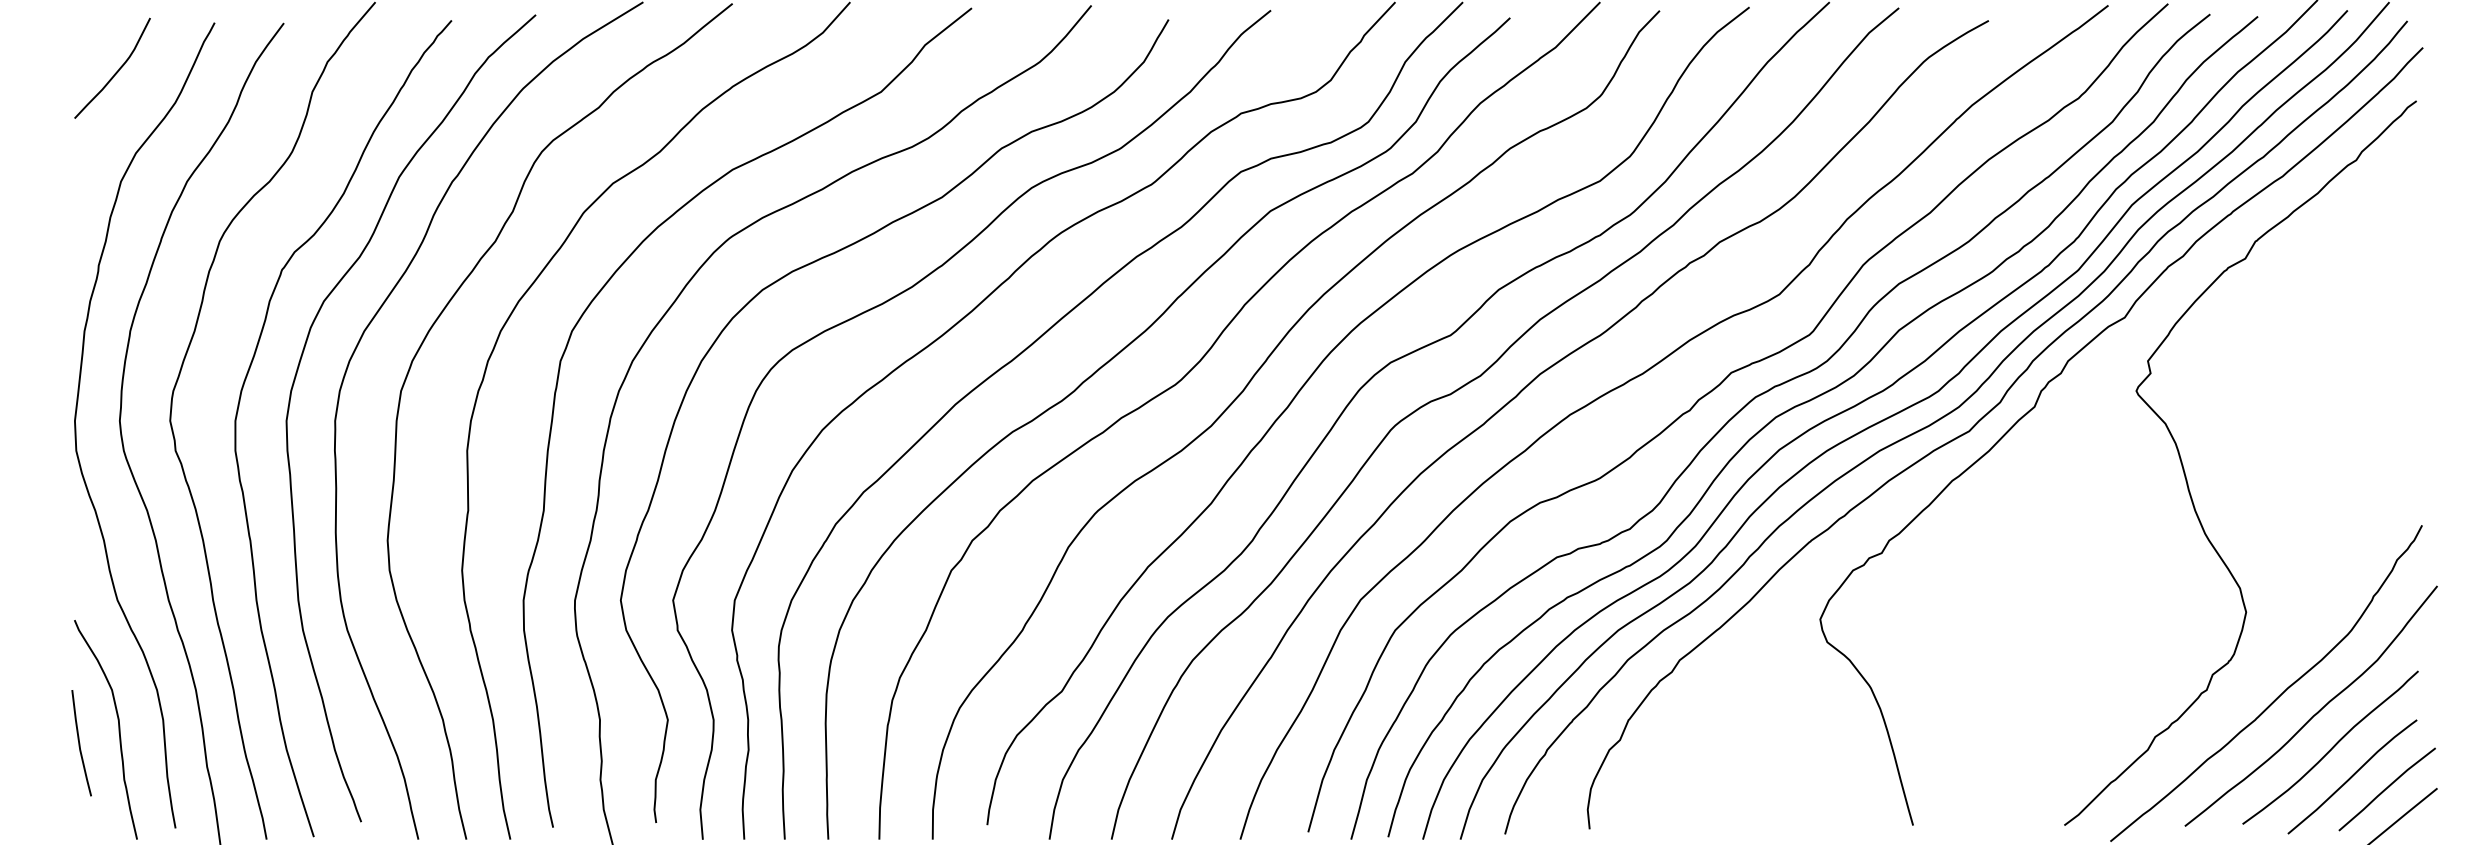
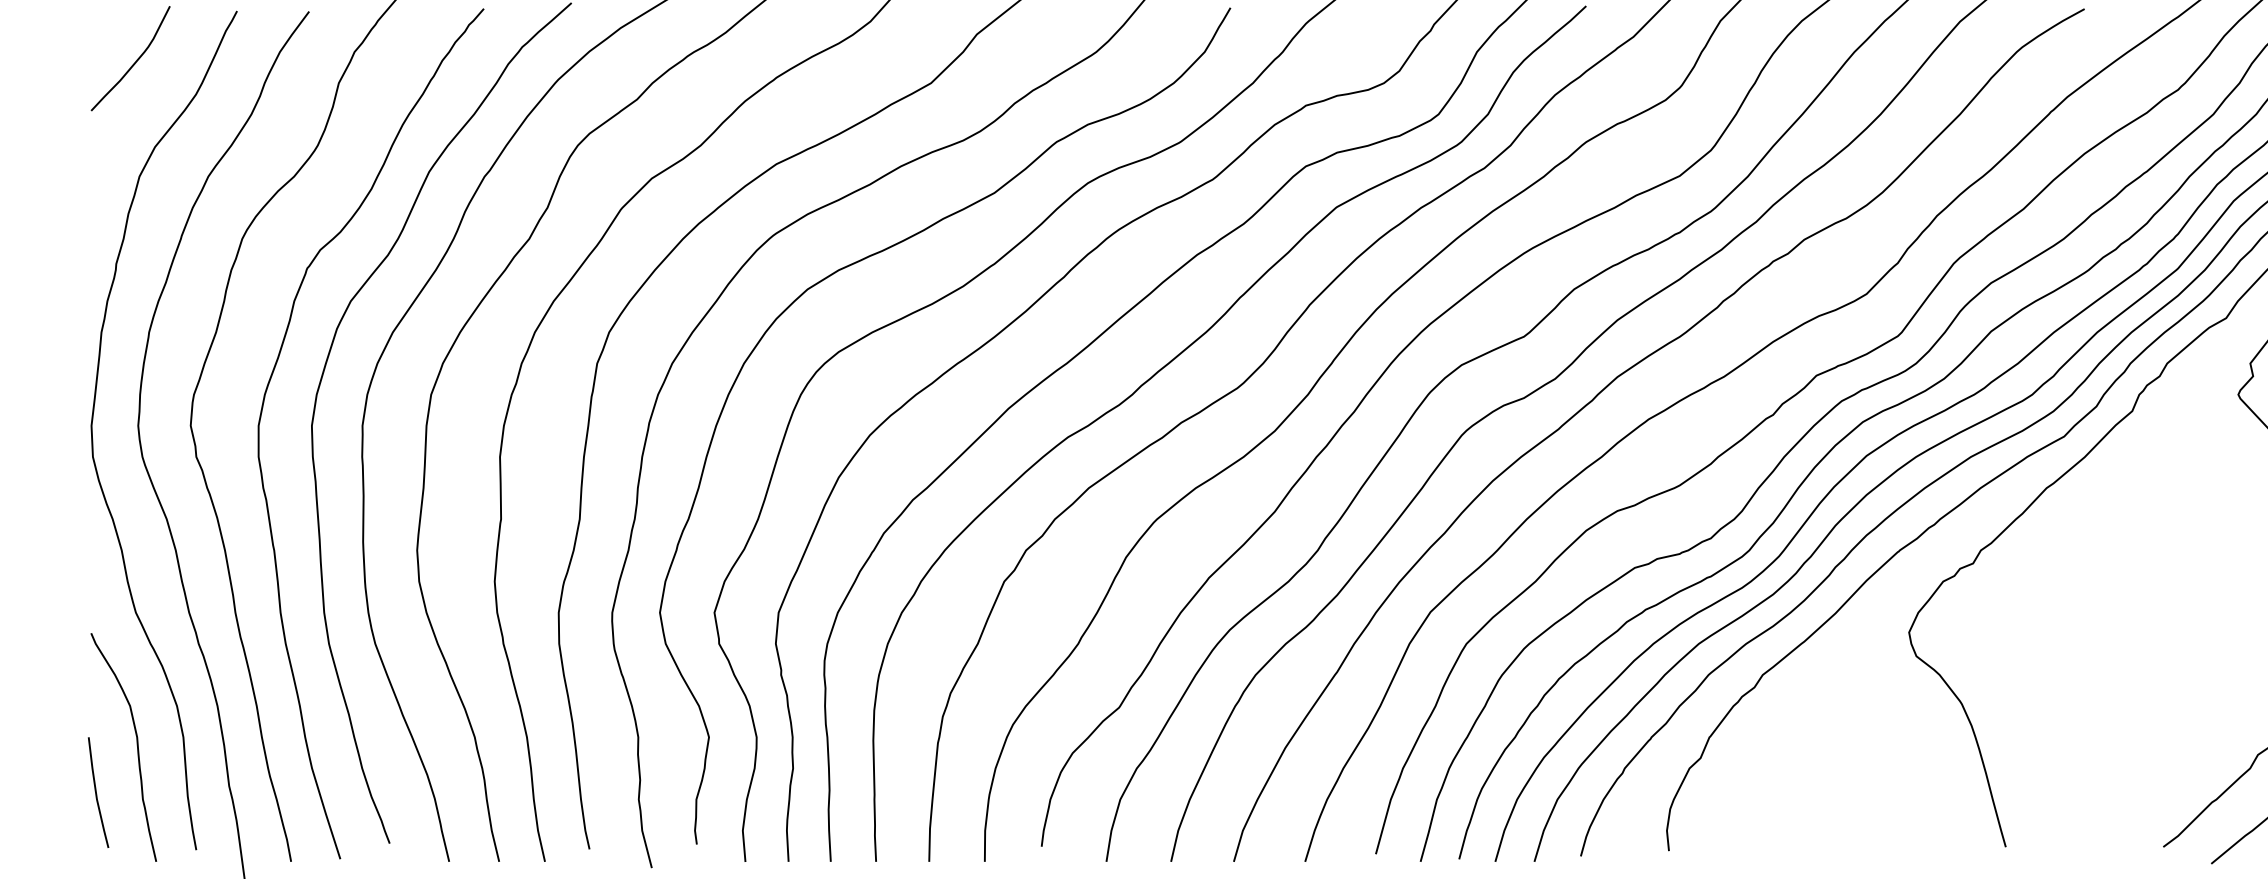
line: (80, 743) -> (97, 792), moved

